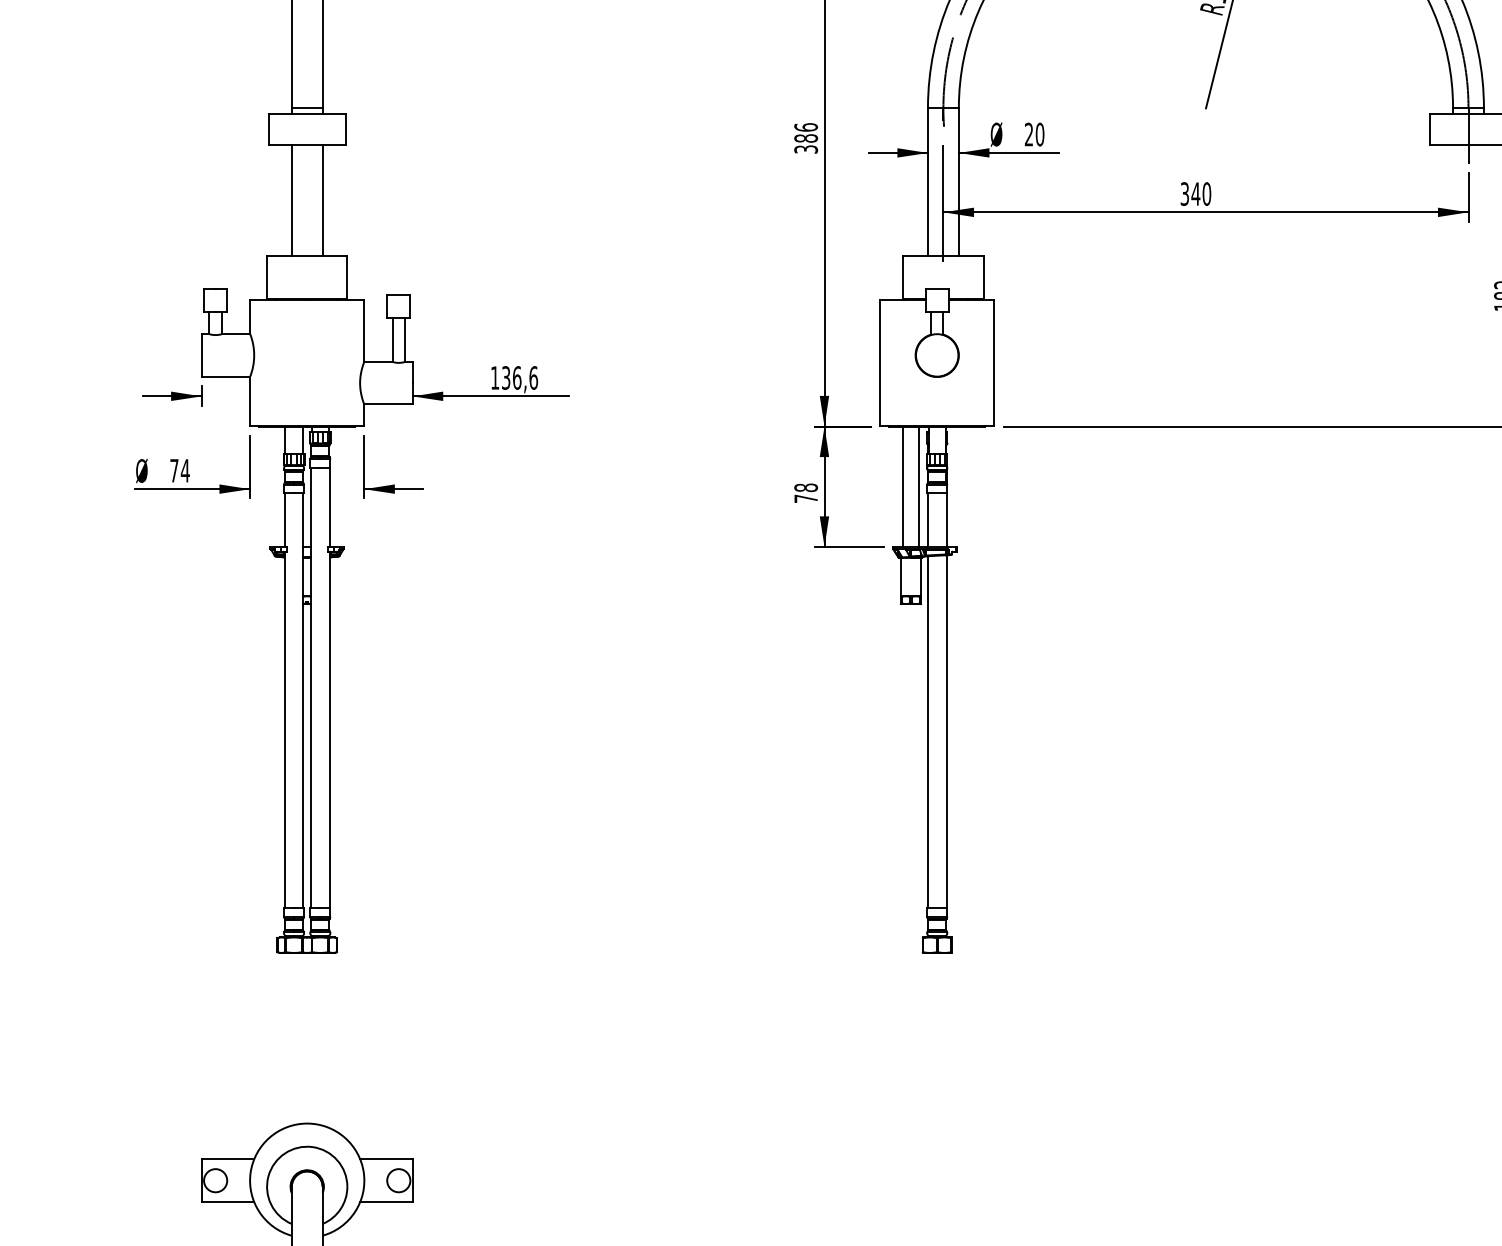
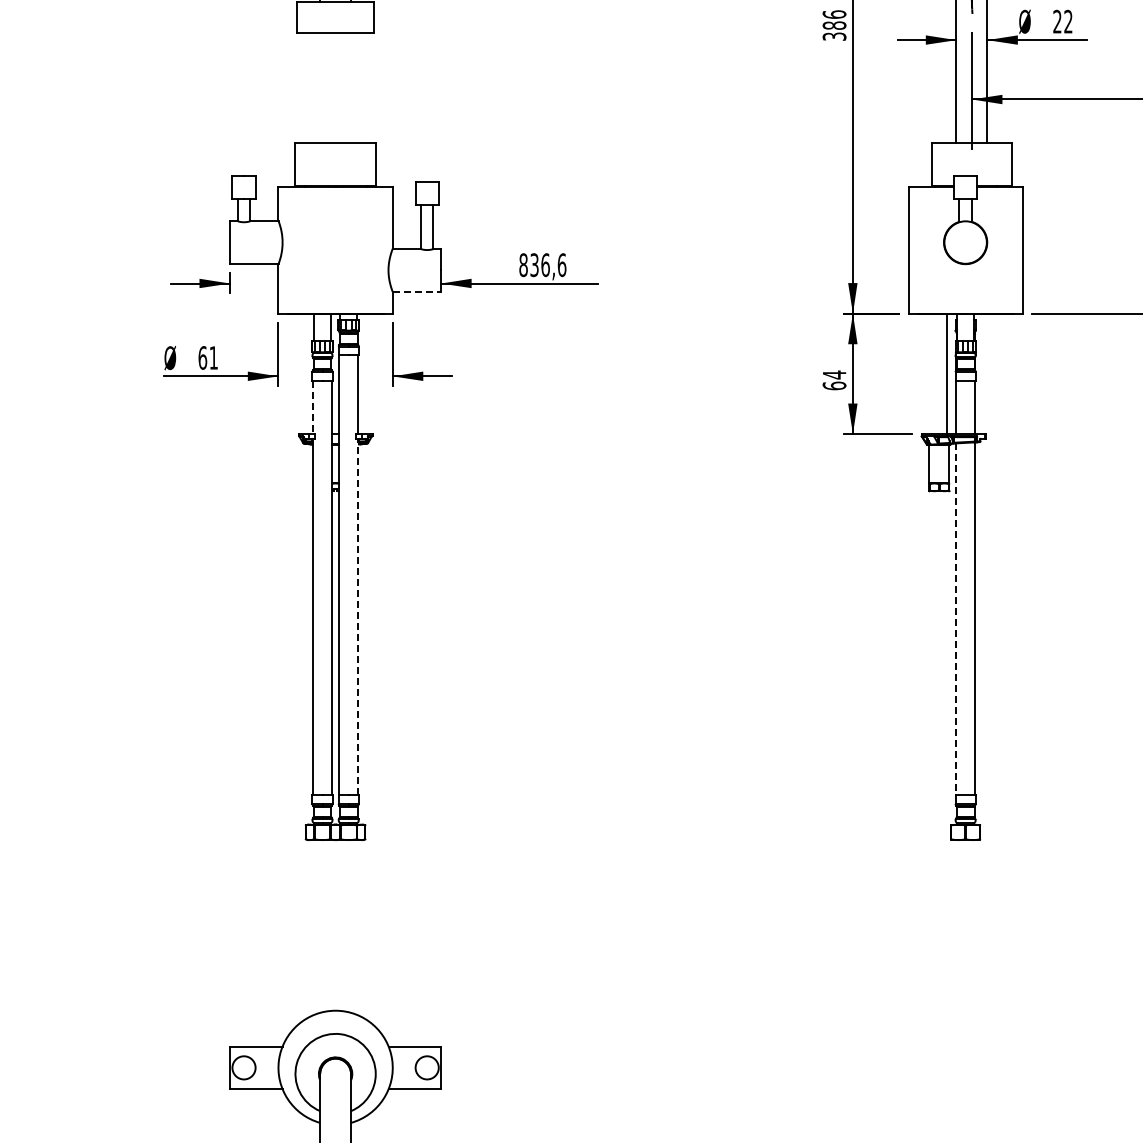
text: (1039, 134) -> (1067, 21), 20 -> 22
line: (291, 200) -> (319, 87), removed
line: (322, 200) -> (350, 87), removed
text: (495, 377) -> (523, 264), 136,6 -> 836,6
line: (388, 404) -> (416, 291), solid -> dashed
text: (179, 470) -> (207, 357), 74 -> 61
line: (903, 486) -> (931, 373), removed
text: (806, 493) -> (834, 380), 78 -> 64
line: (284, 520) -> (312, 407), solid -> dashed
line: (329, 729) -> (357, 616), solid -> dashed
line: (927, 732) -> (955, 619), solid -> dashed

